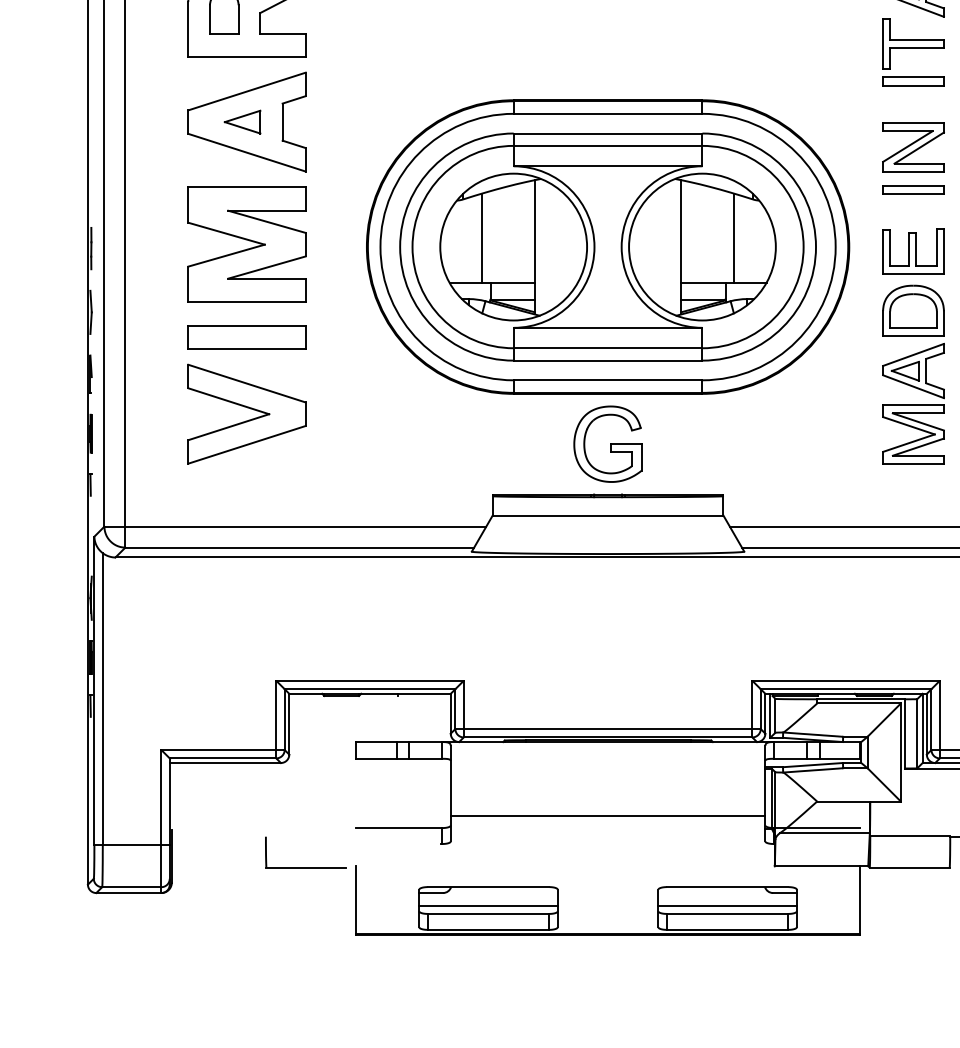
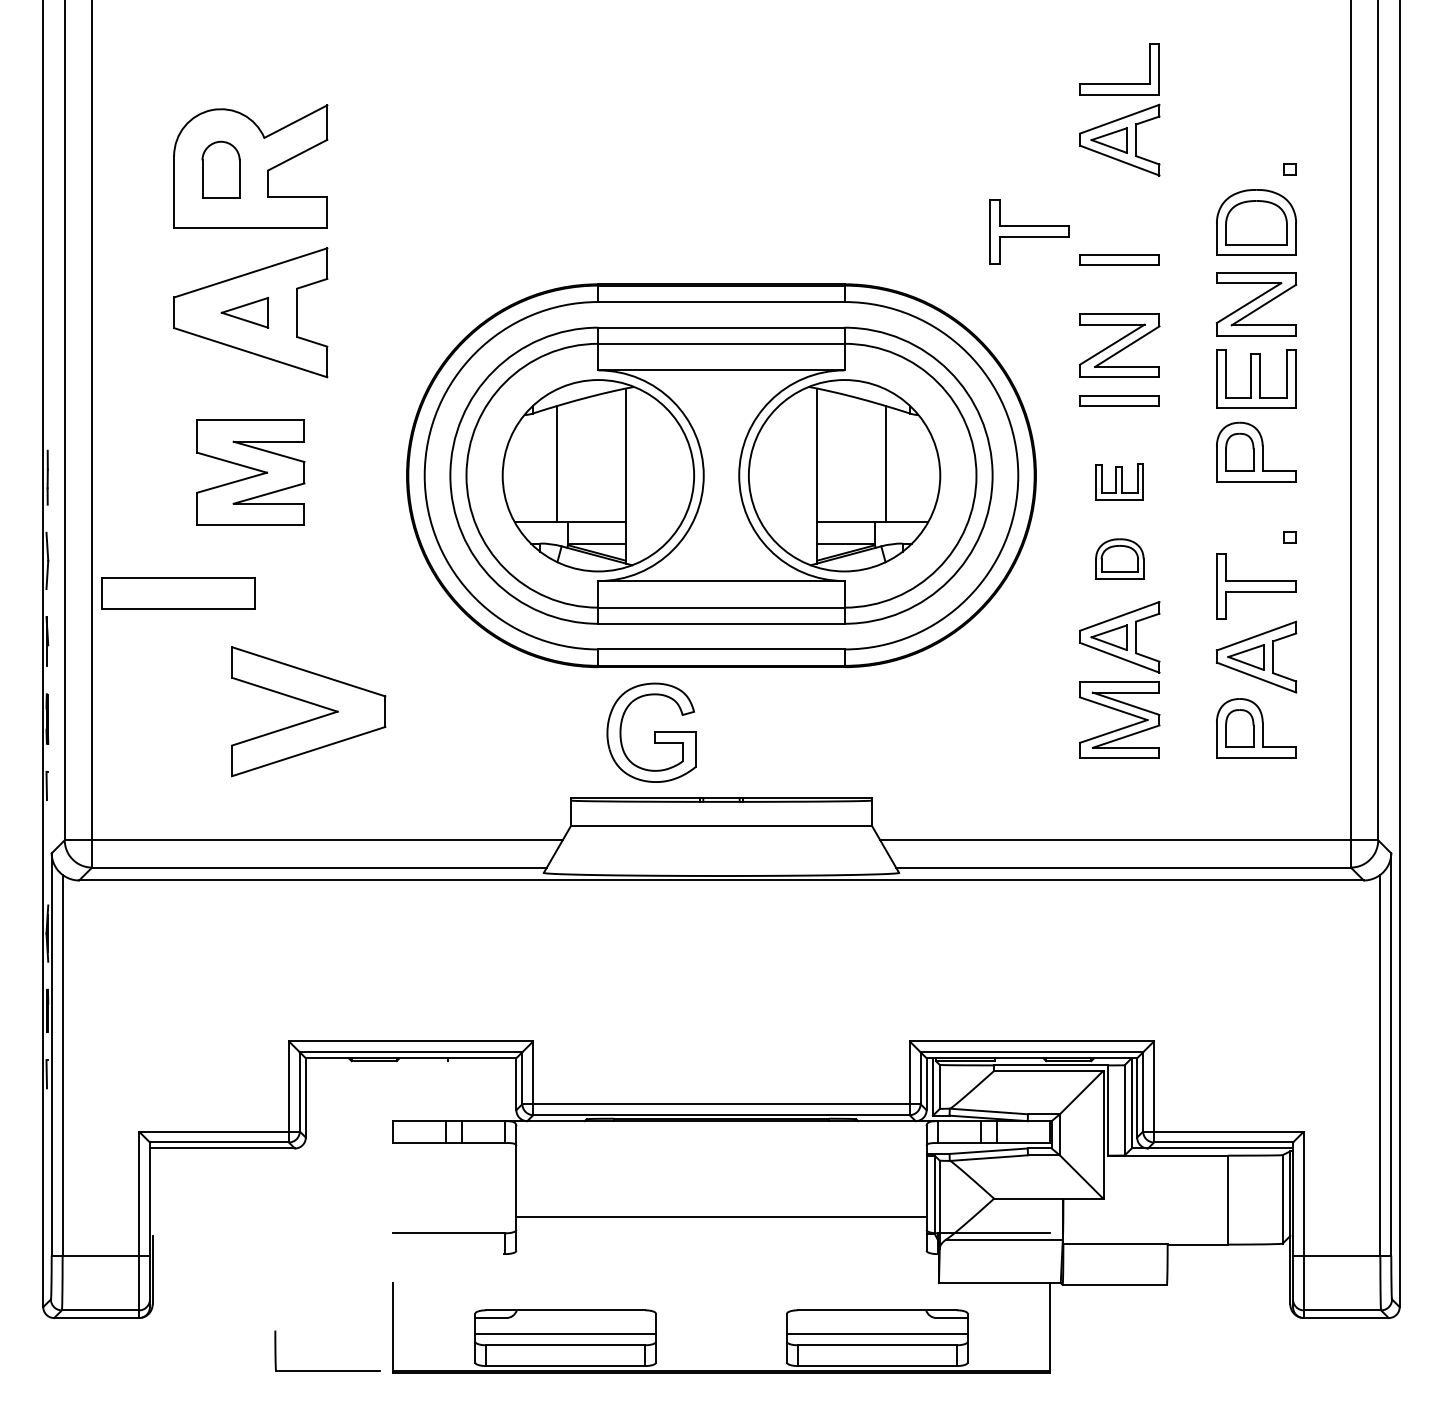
part: (913, 43) -> (1029, 231), moved
part: (246, 244) -> (250, 472), size x0.7
part: (913, 251) -> (1119, 481), size x0.6
part: (913, 310) -> (1119, 558), size x0.6
part: (246, 337) -> (178, 593), moved
part: (249, 408) -> (311, 704), moved
part: (608, 443) -> (651, 732), moved
part: (305, 867) -> (327, 1370), moved

